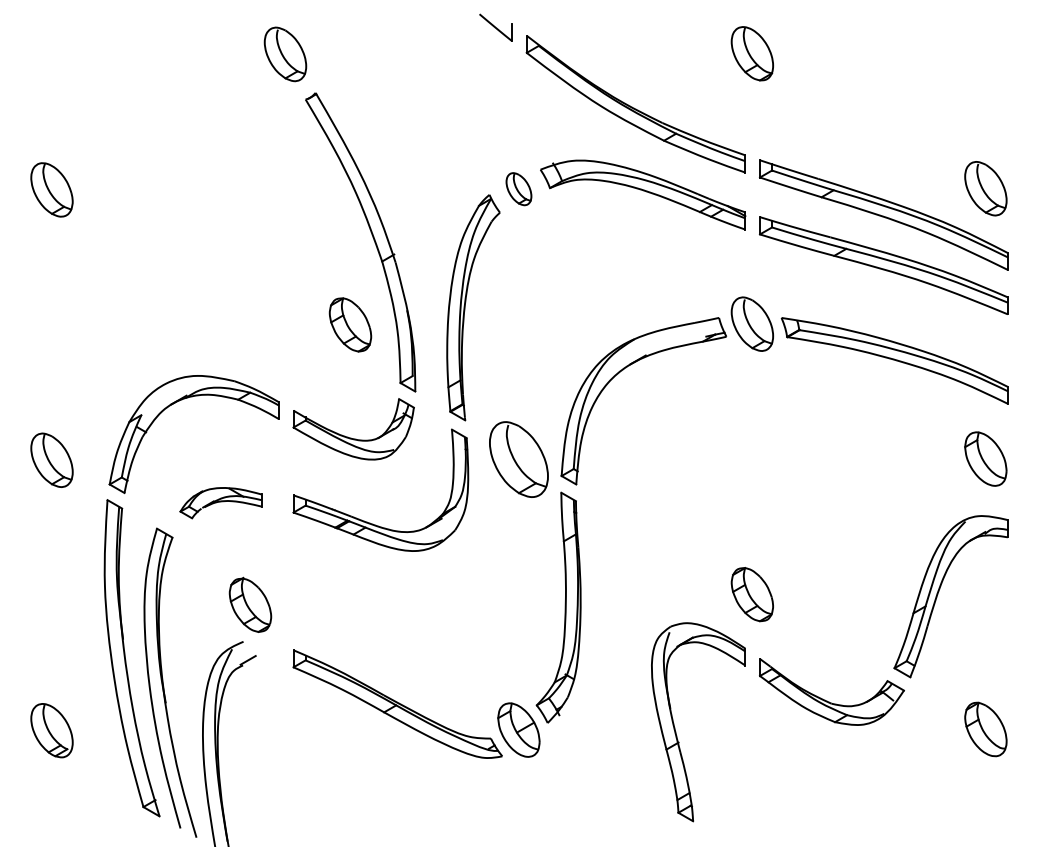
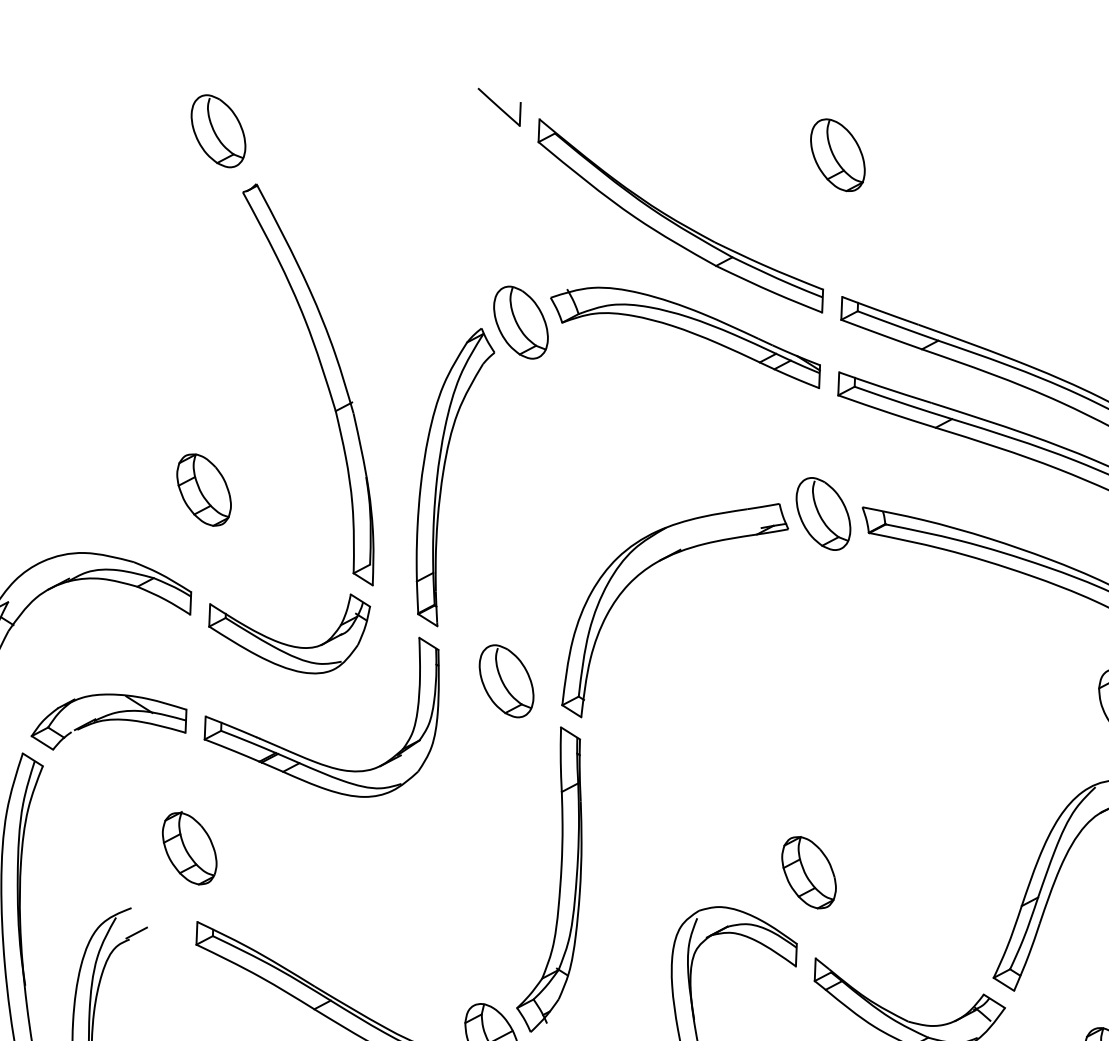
part: (518, 188) -> (520, 321), size x1.67
part: (350, 324) -> (204, 489), moved
part: (518, 459) -> (506, 681), size x0.71
part: (220, 502) -> (108, 722), size x1.43
part: (250, 604) -> (189, 847), moved

